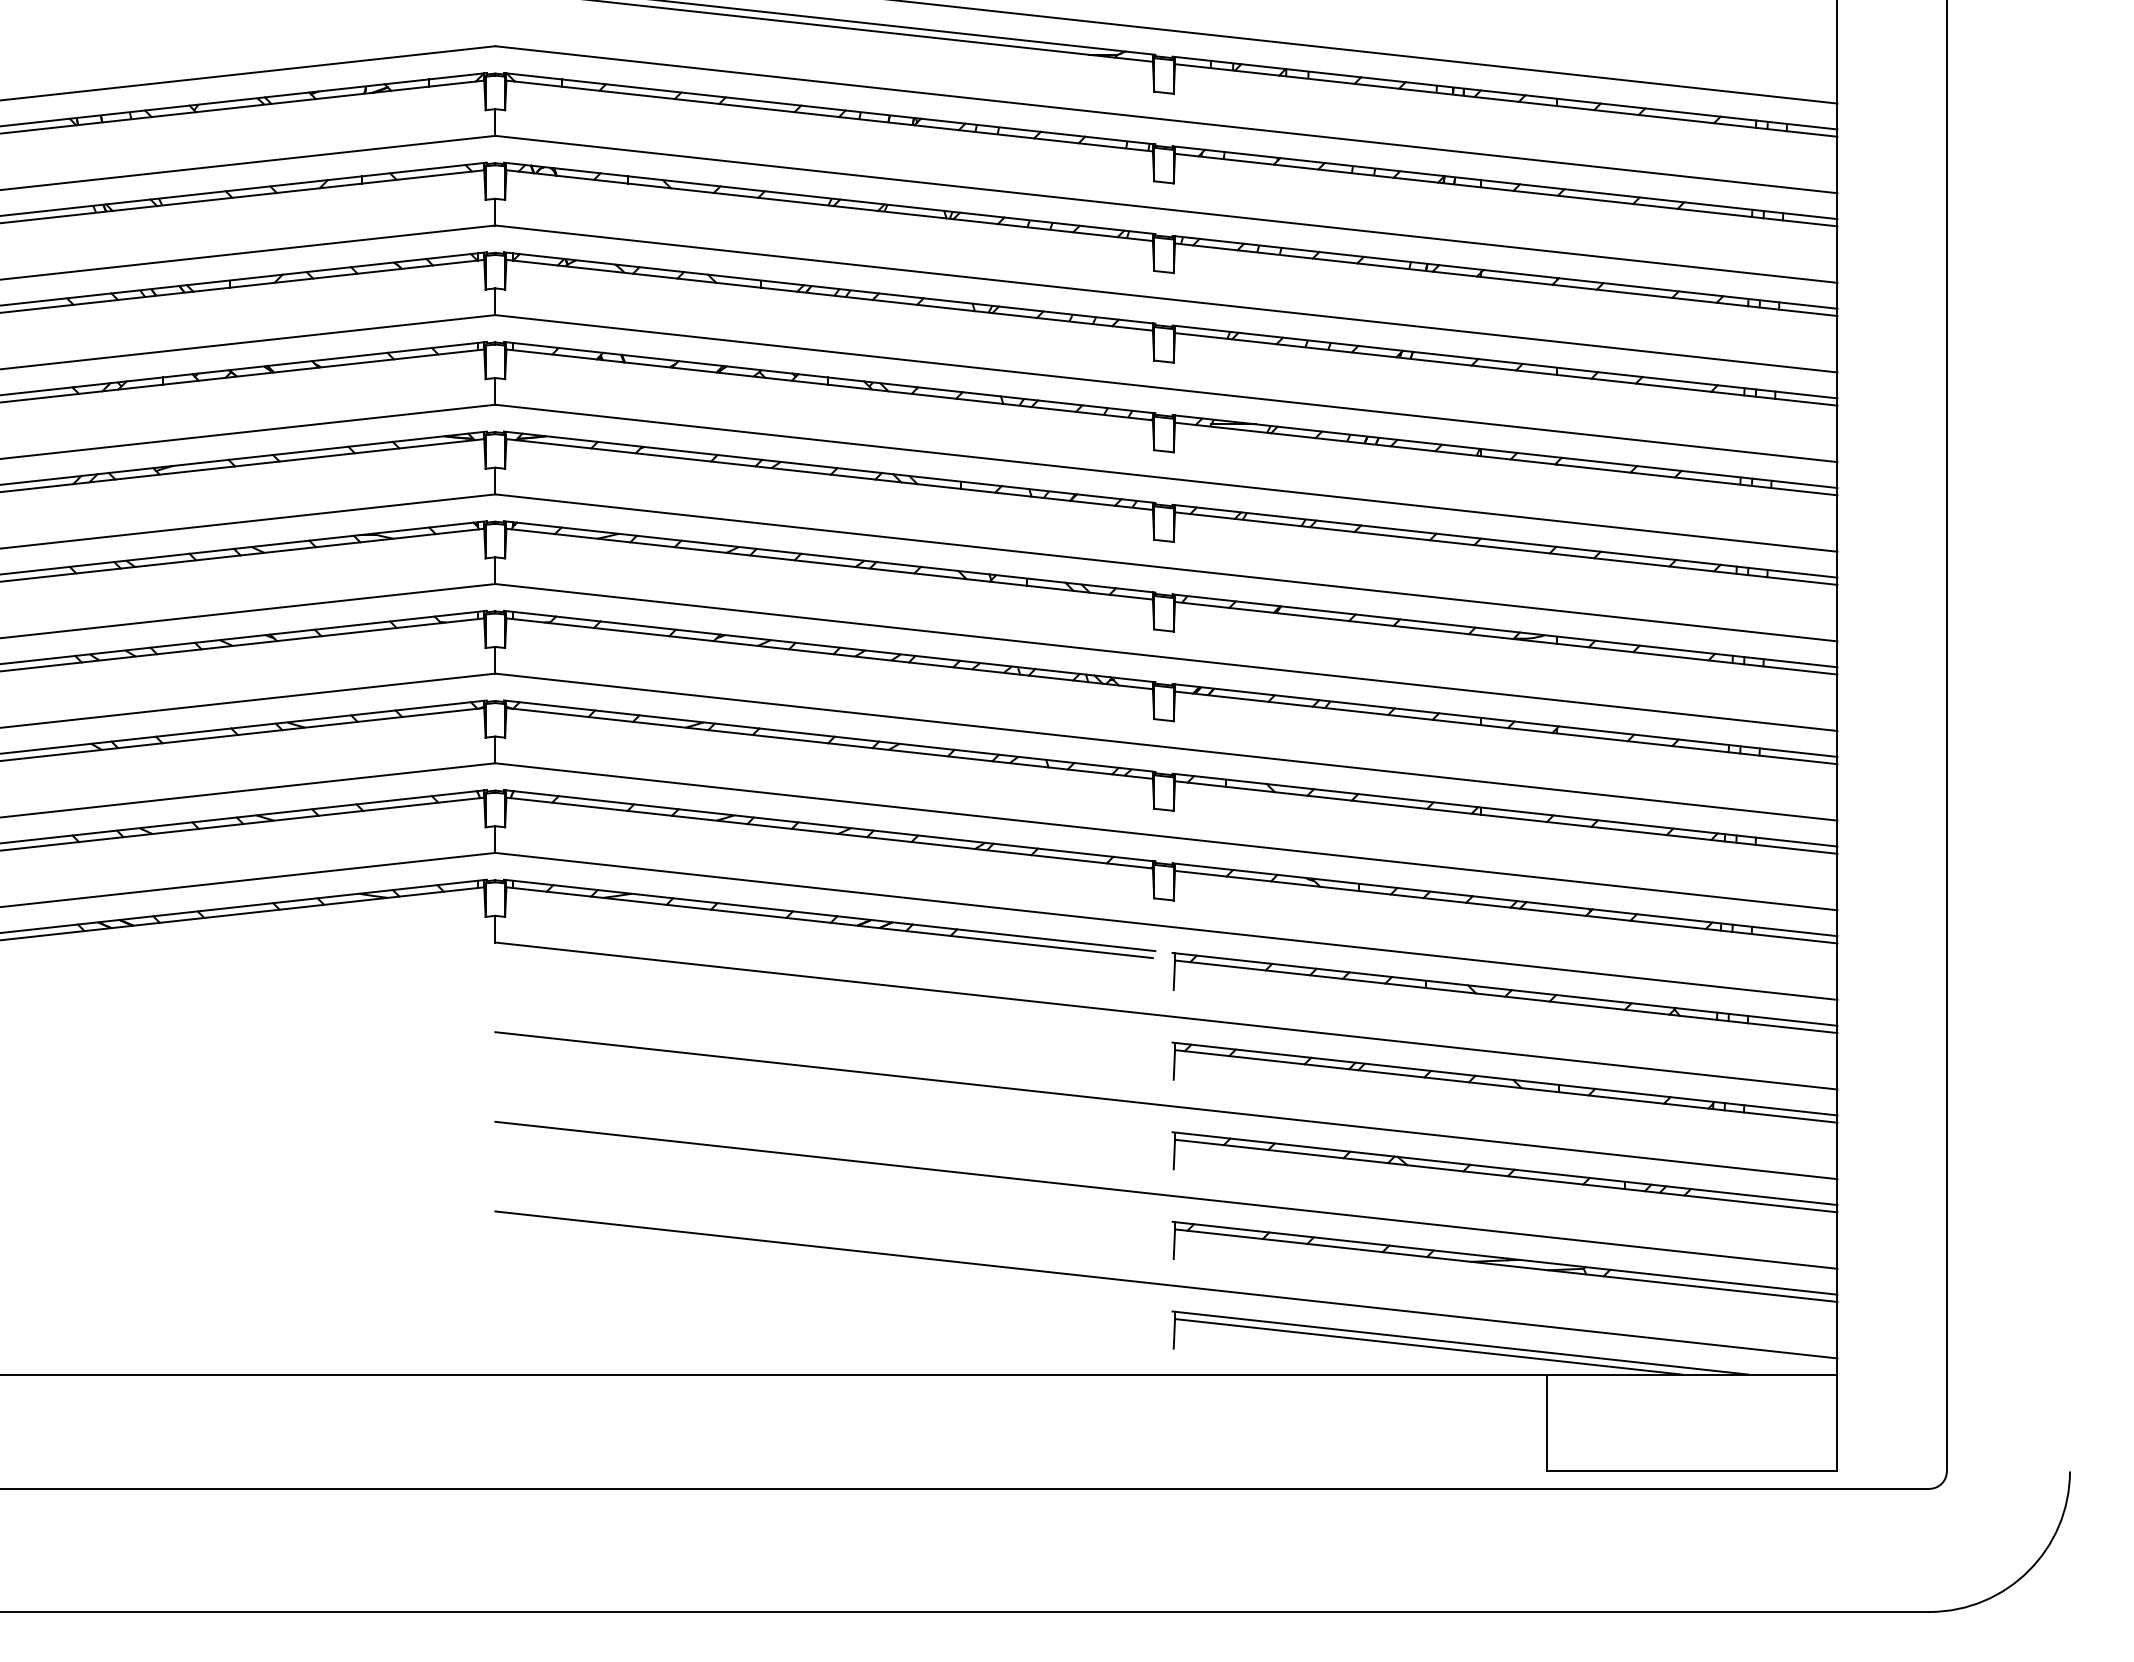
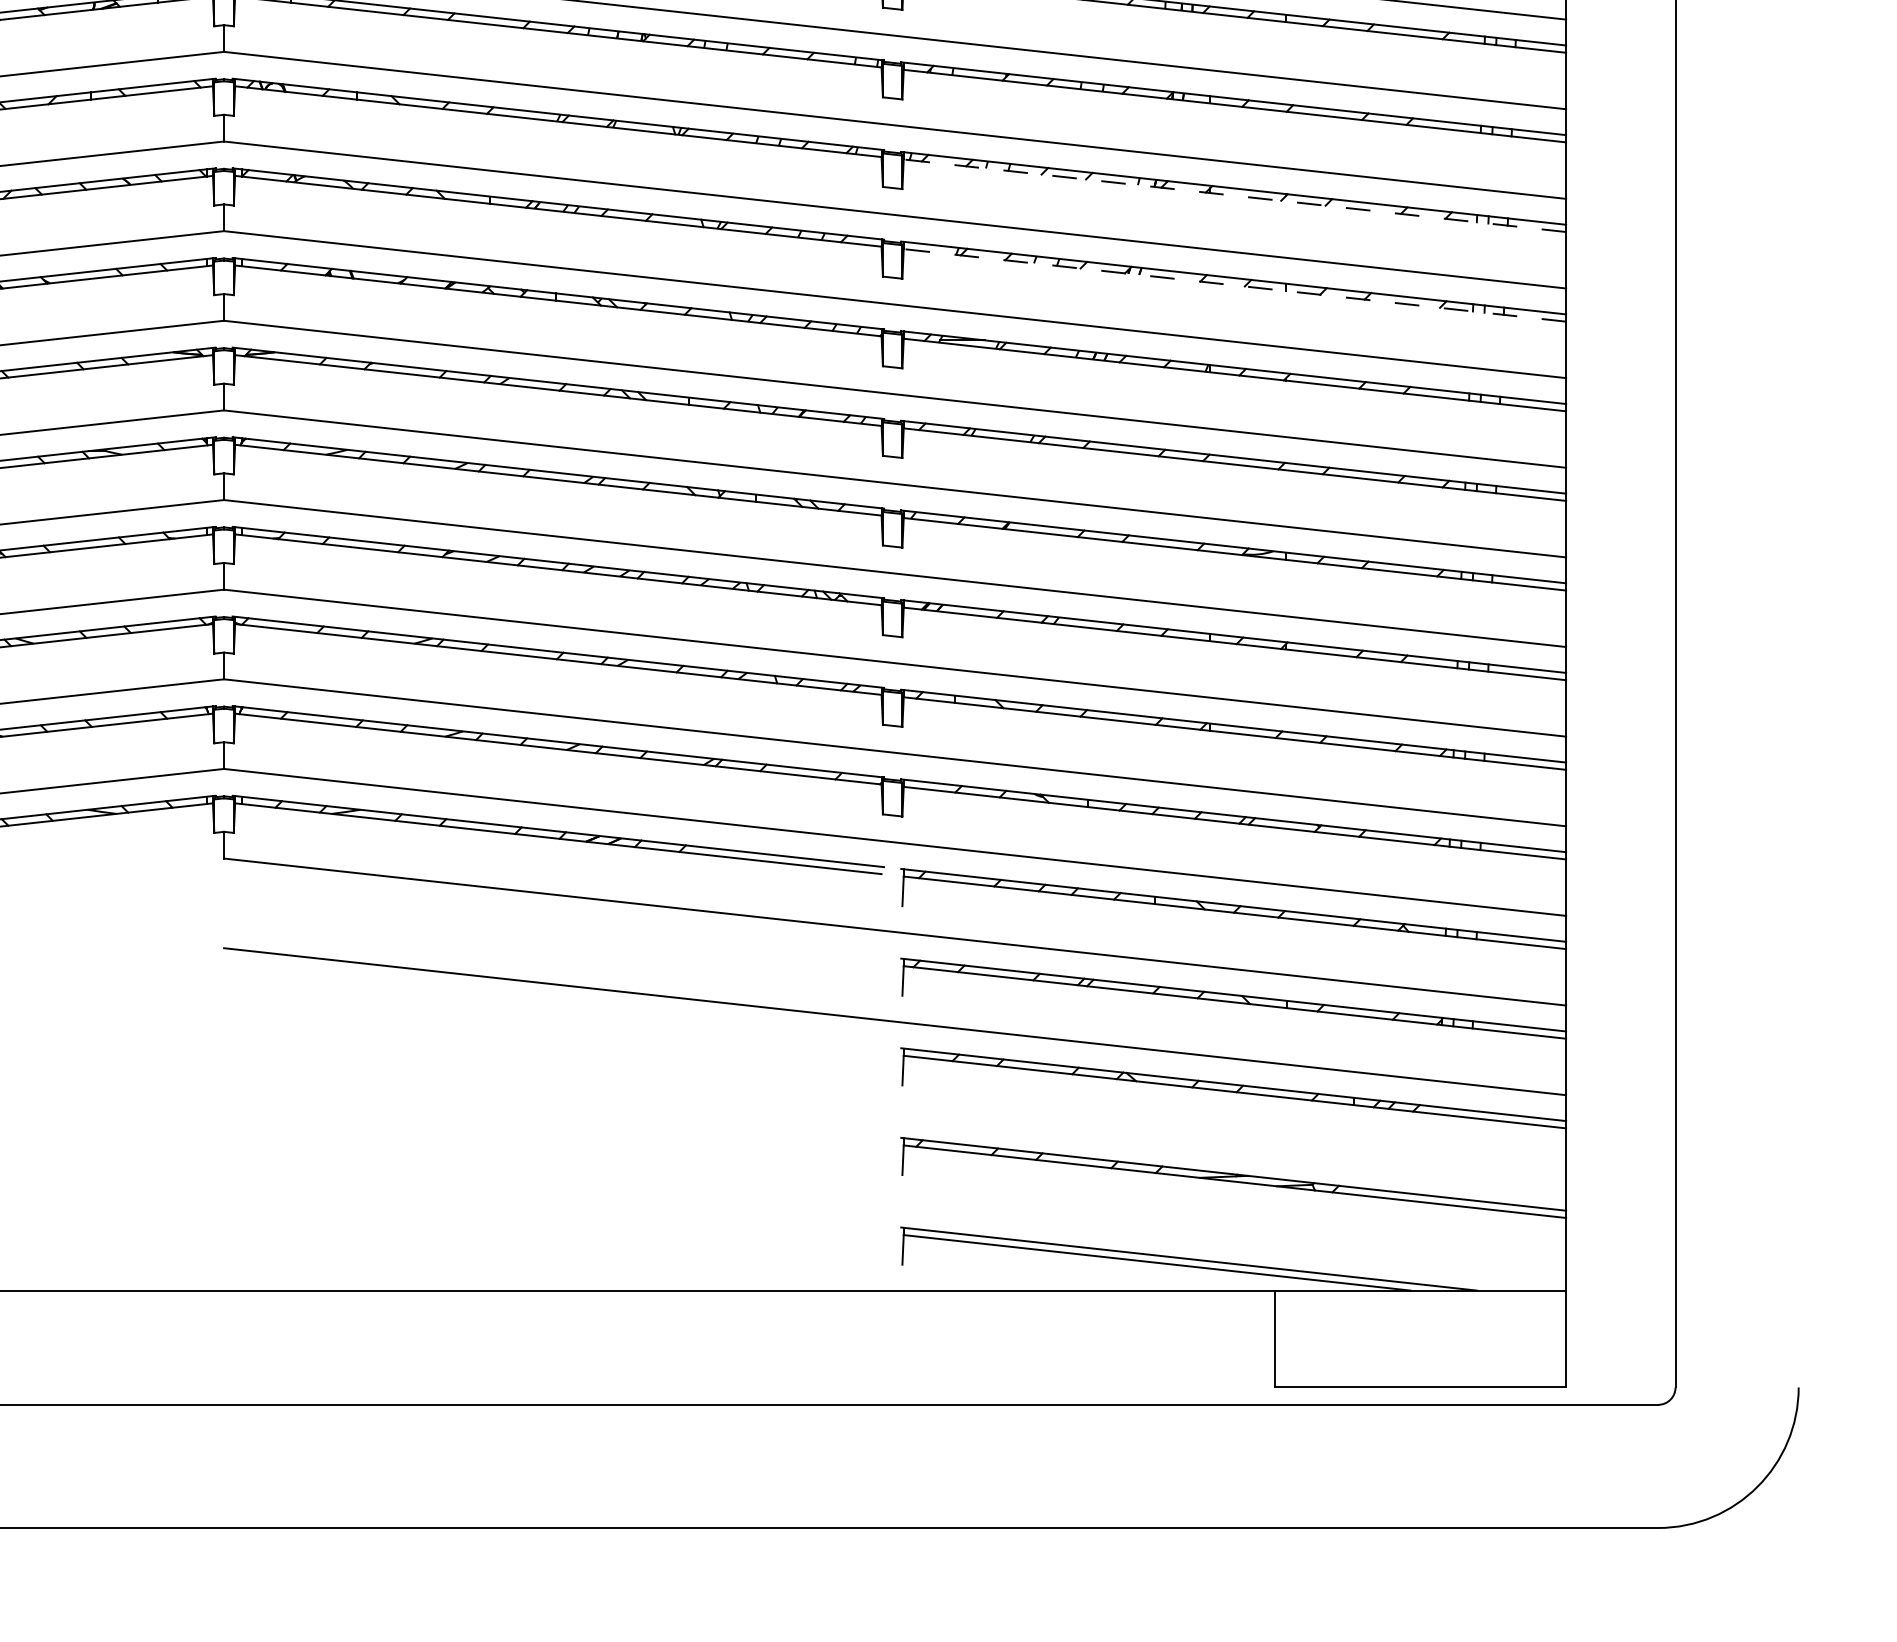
line: (1505, 279) -> (1234, 195), solid -> dashed
line: (1505, 369) -> (1234, 285), solid -> dashed
line: (1166, 1194) -> (895, 1110), removed
line: (1166, 1284) -> (895, 1200), removed

